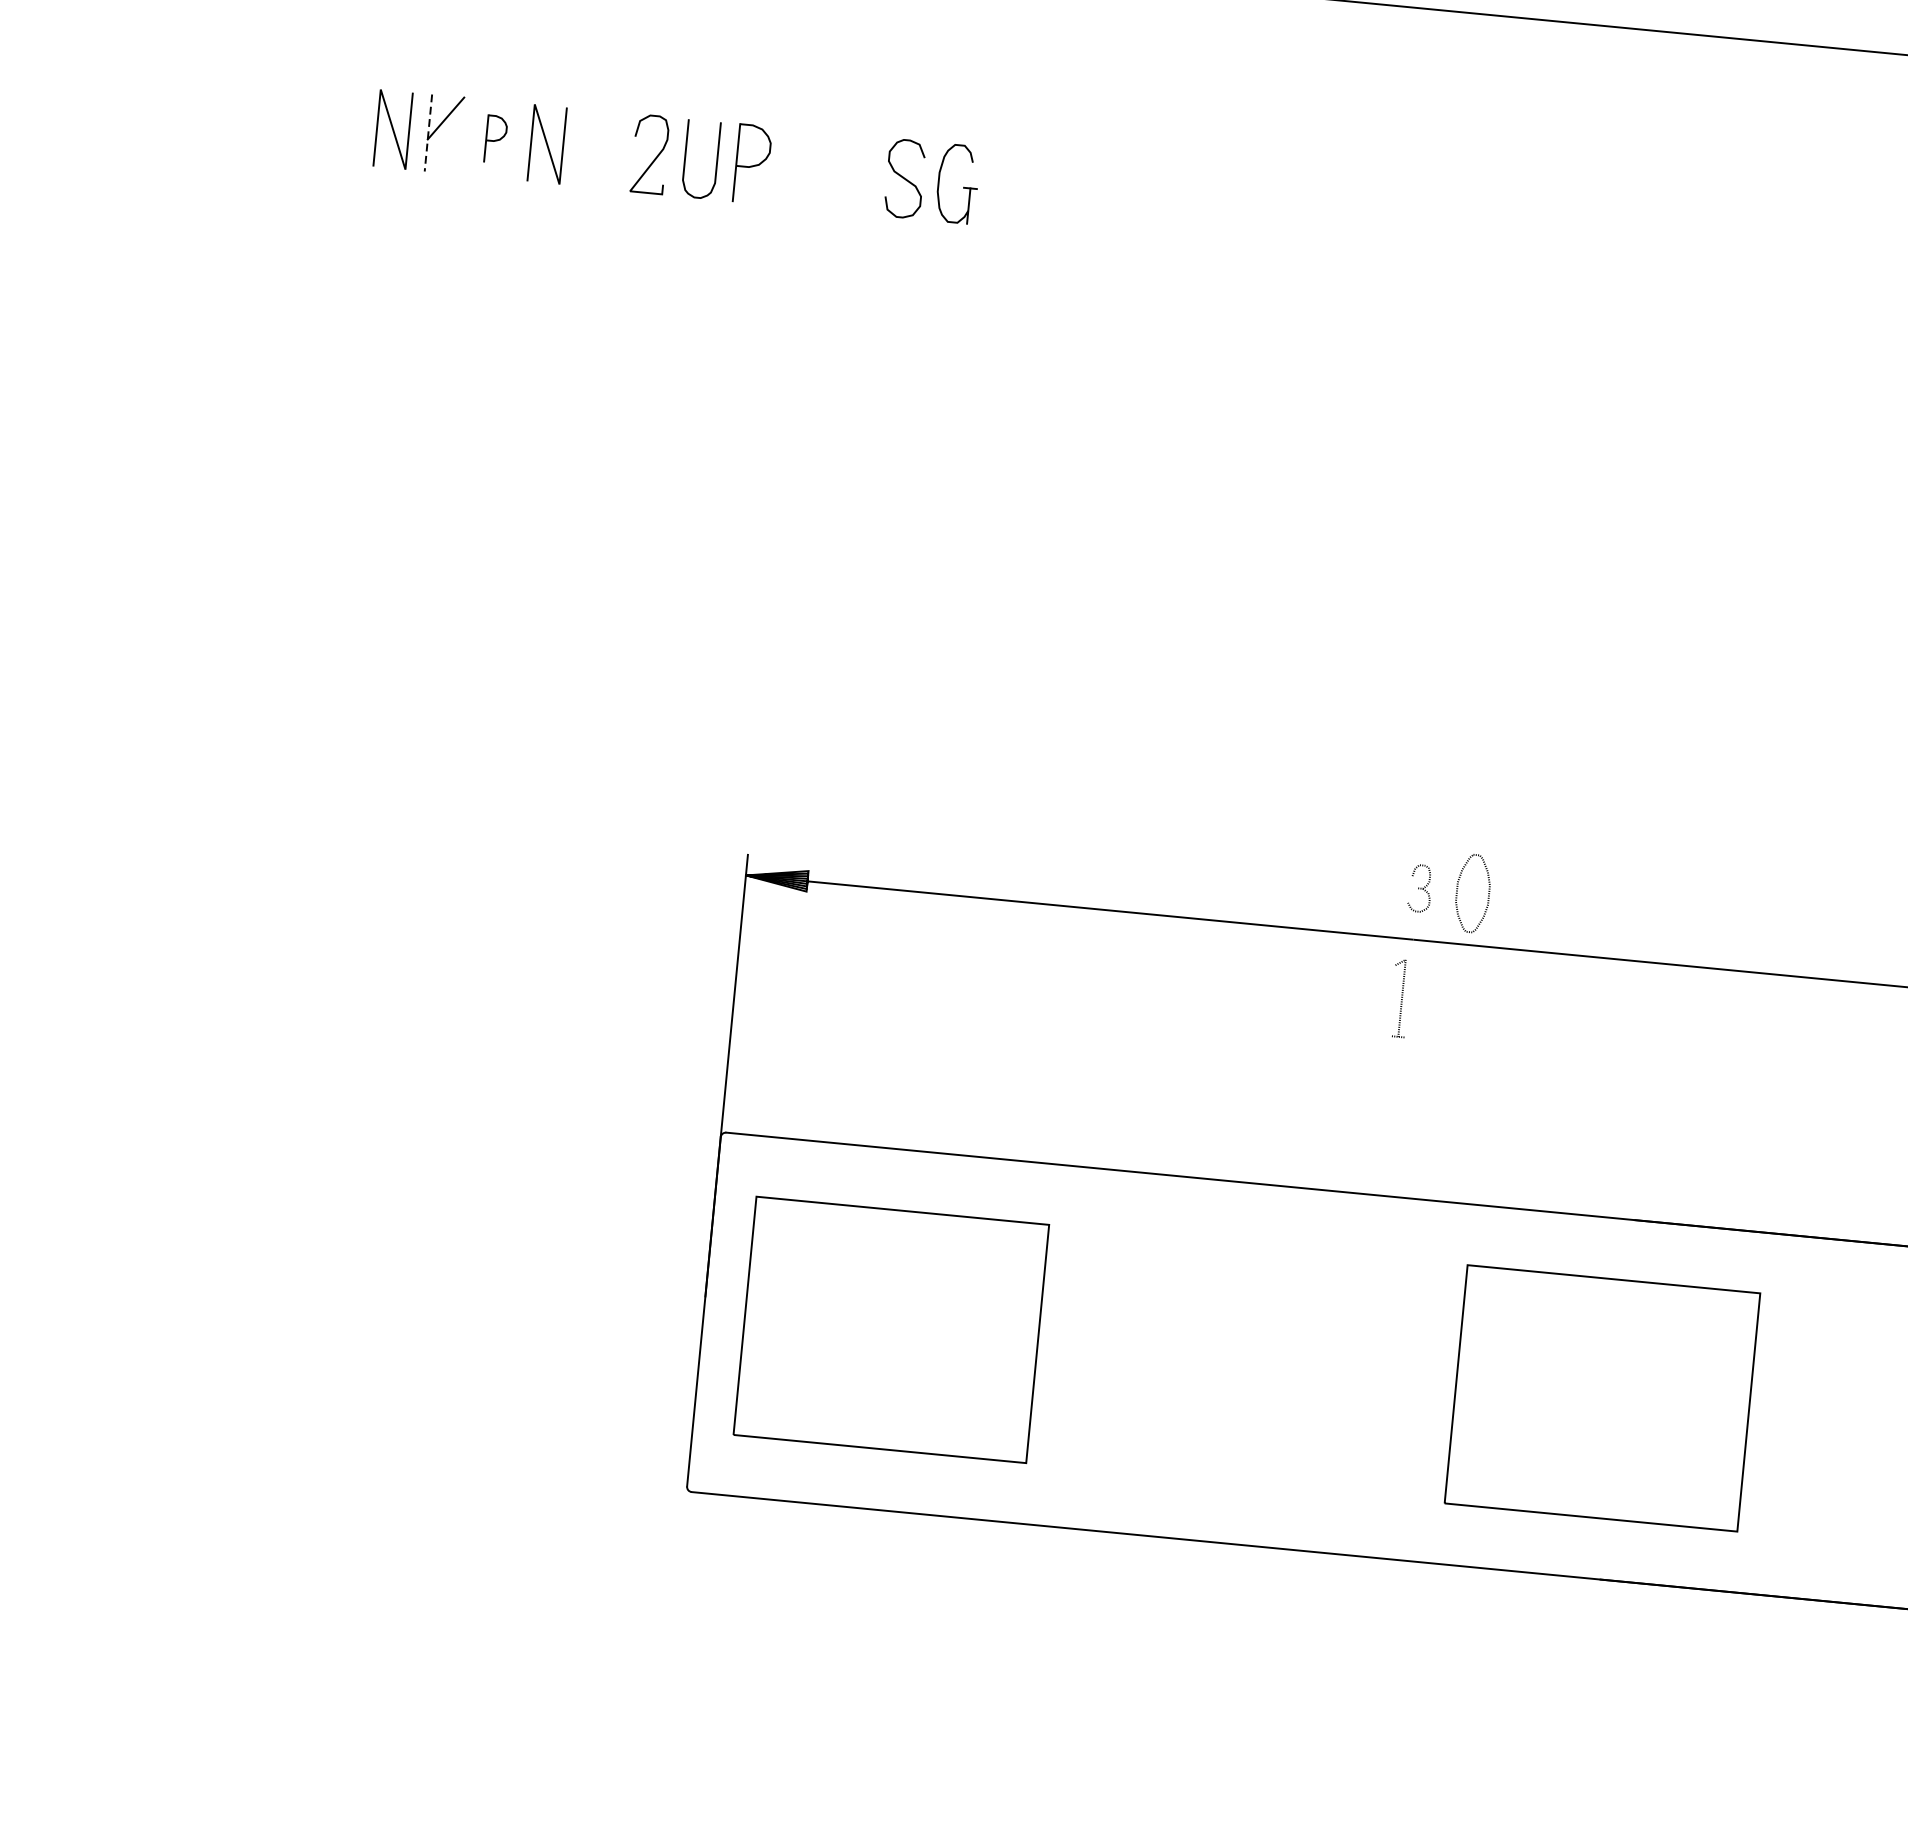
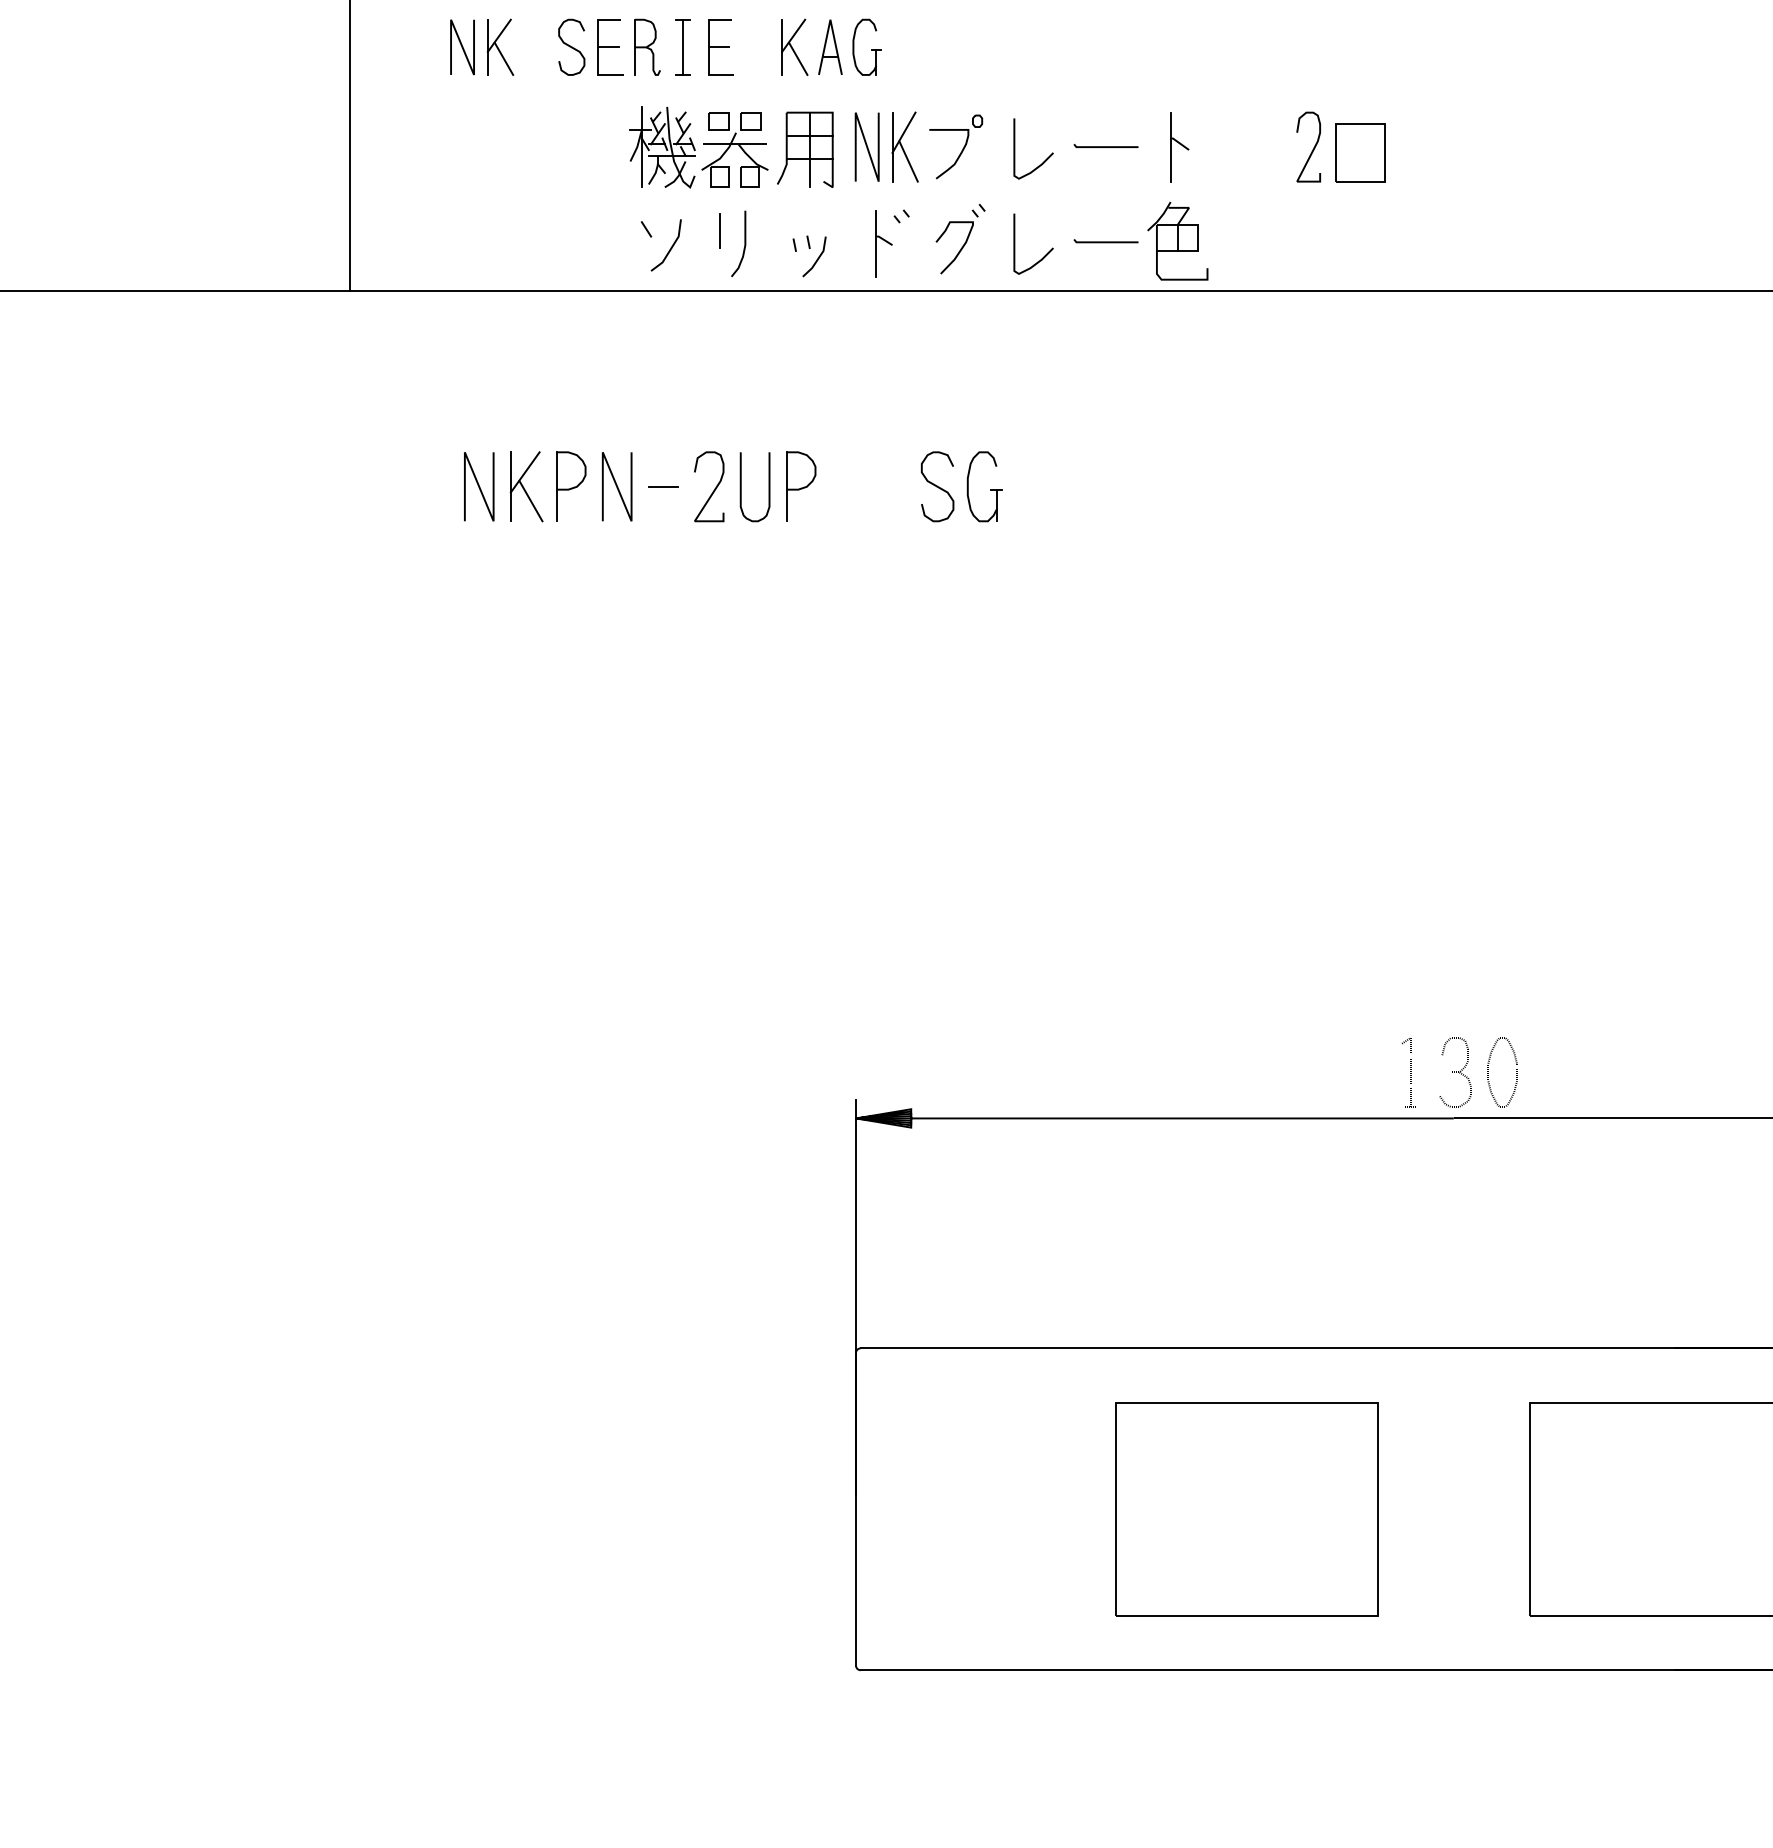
line: (427, 133) -> (510, 487), dashed -> solid
part: (496, 139) -> (571, 486), size x1.67
line: (597, 148) -> (662, 486), added
line: (448, 151) -> (530, 501), added
part: (1420, 888) -> (1455, 1072), size x1.67
part: (1399, 998) -> (1408, 1072), moved
part: (890, 1330) -> (1246, 1509), moved

